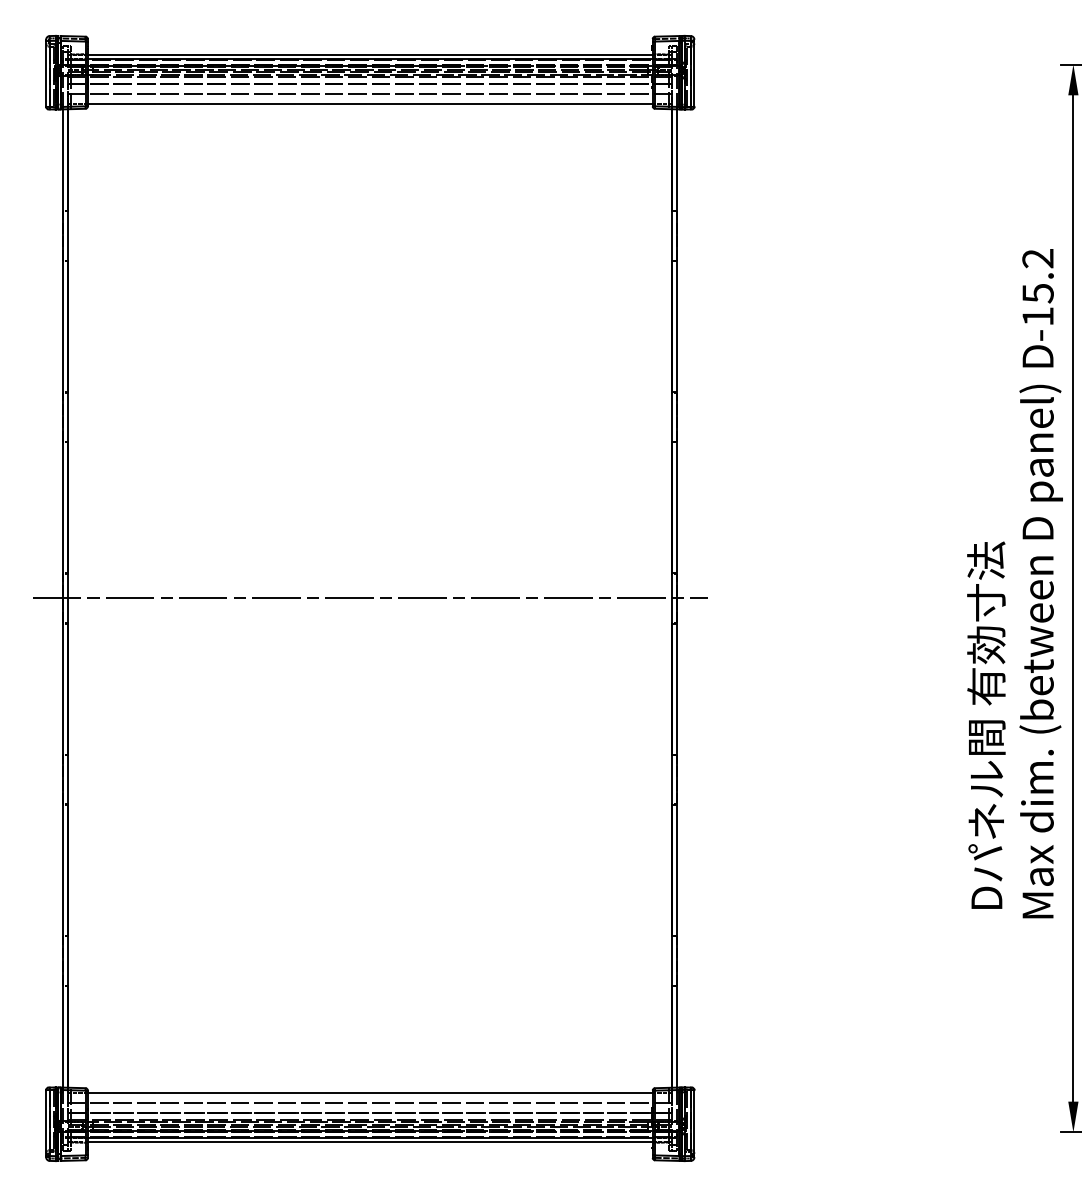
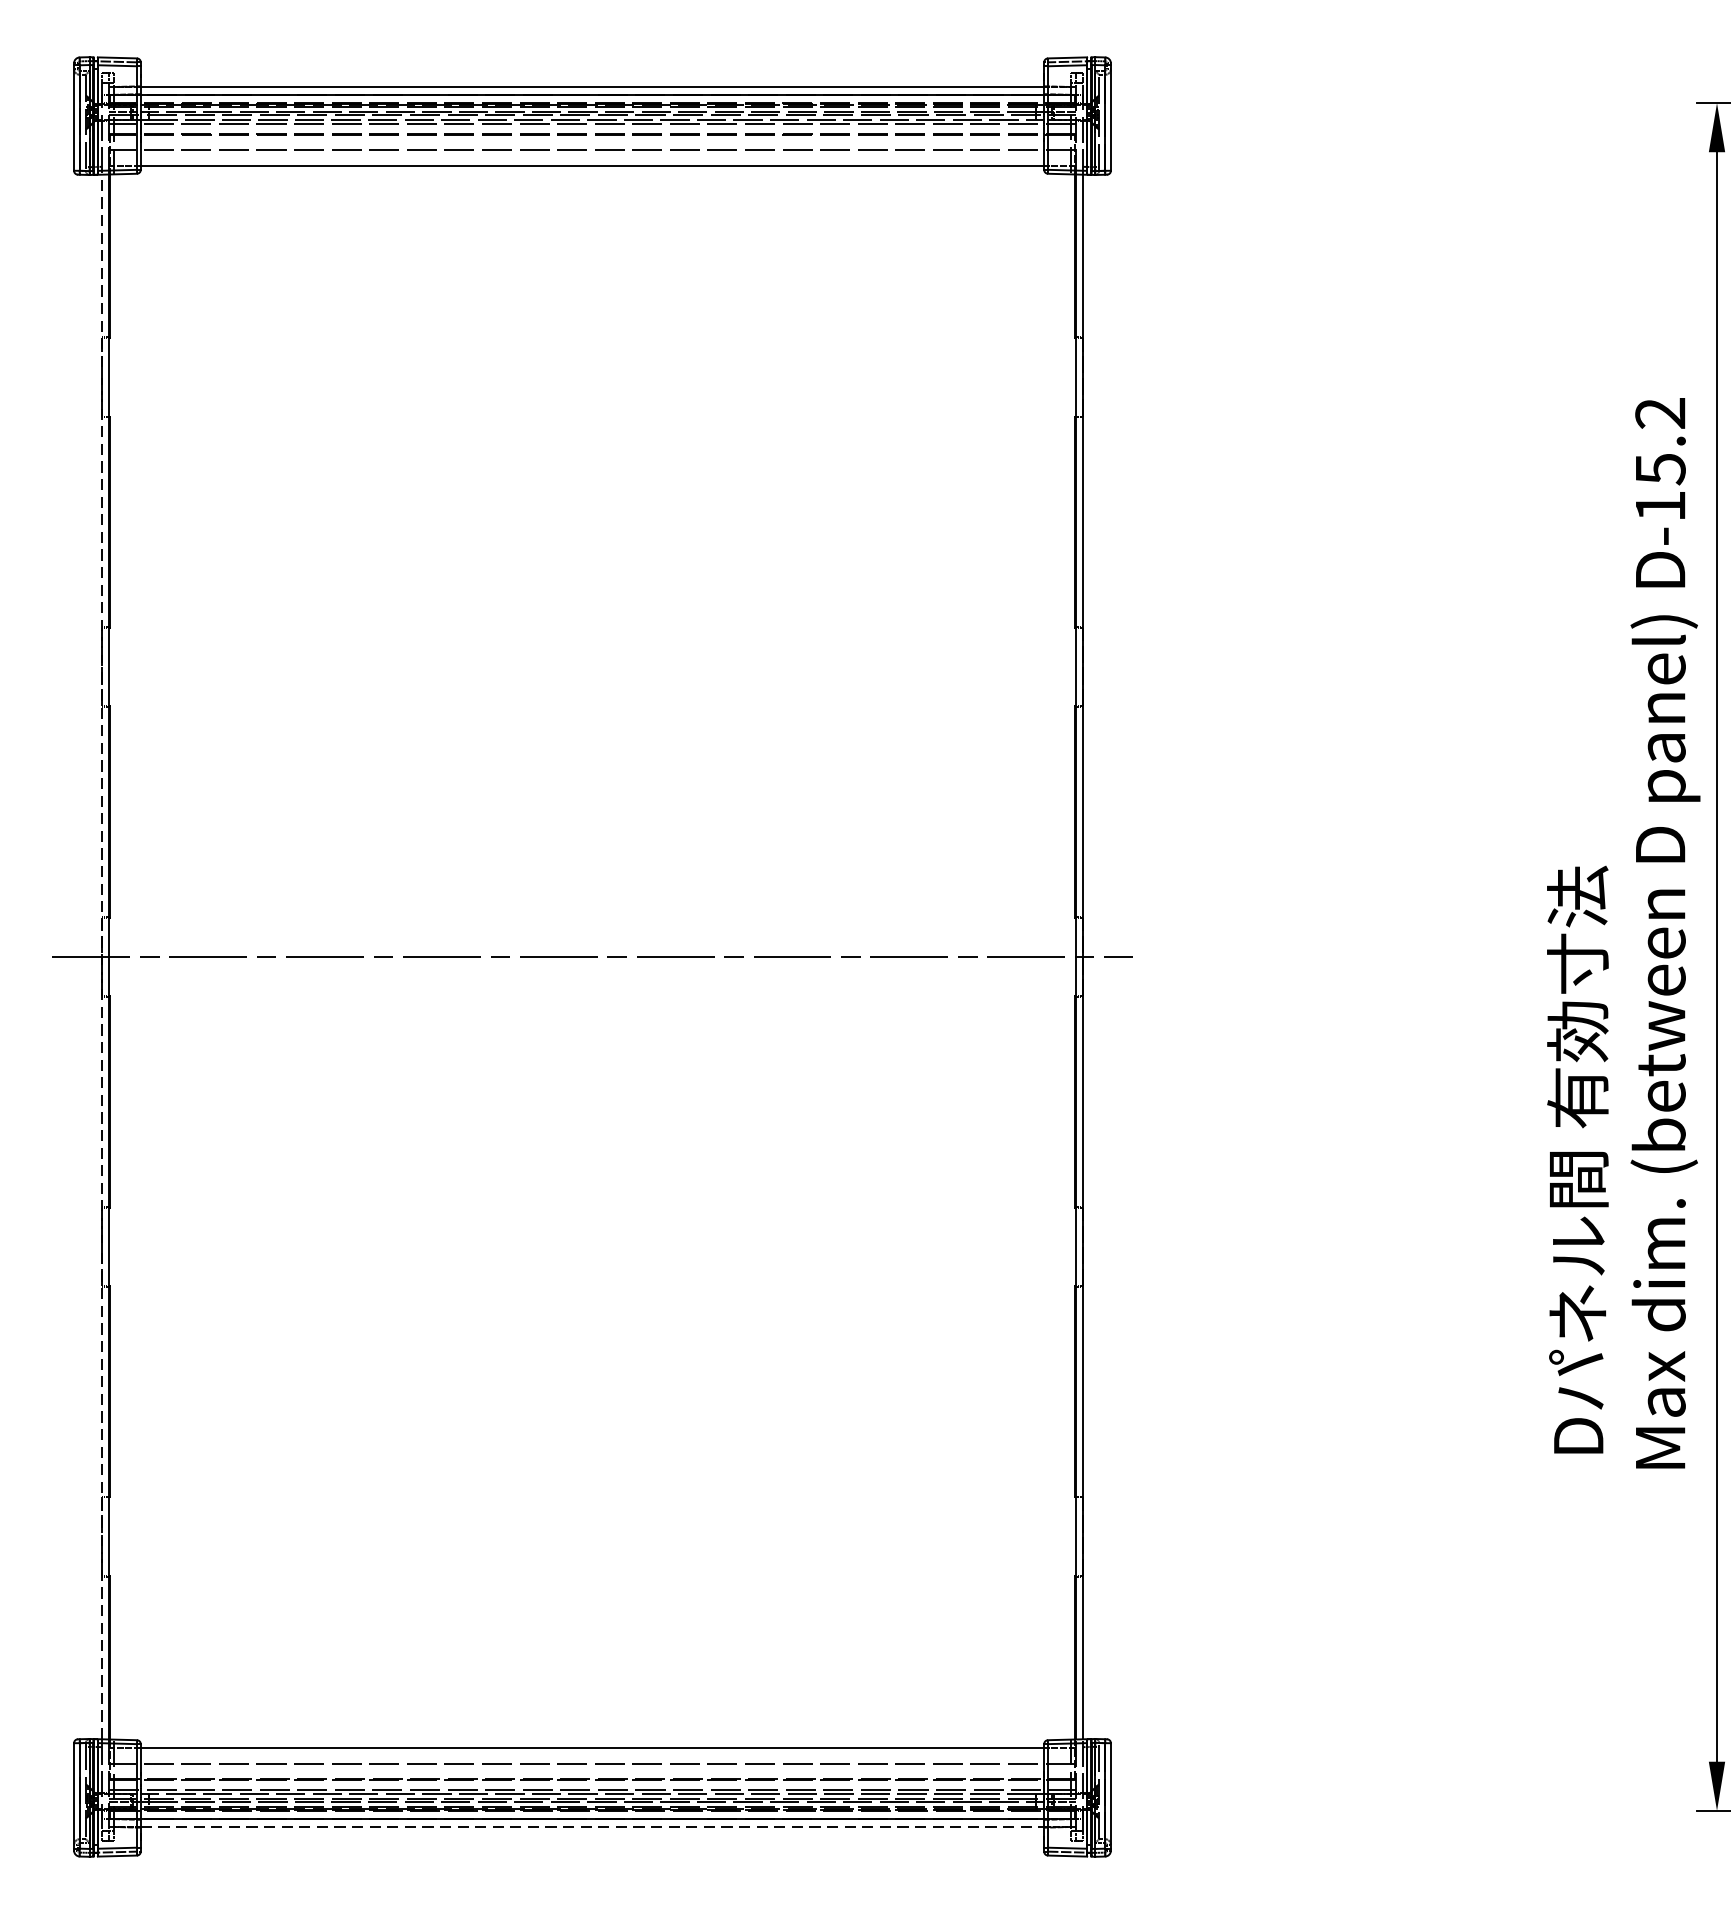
line: (63, 598) -> (101, 957), solid -> dashed
line: (370, 1142) -> (592, 1827), solid -> dashed

